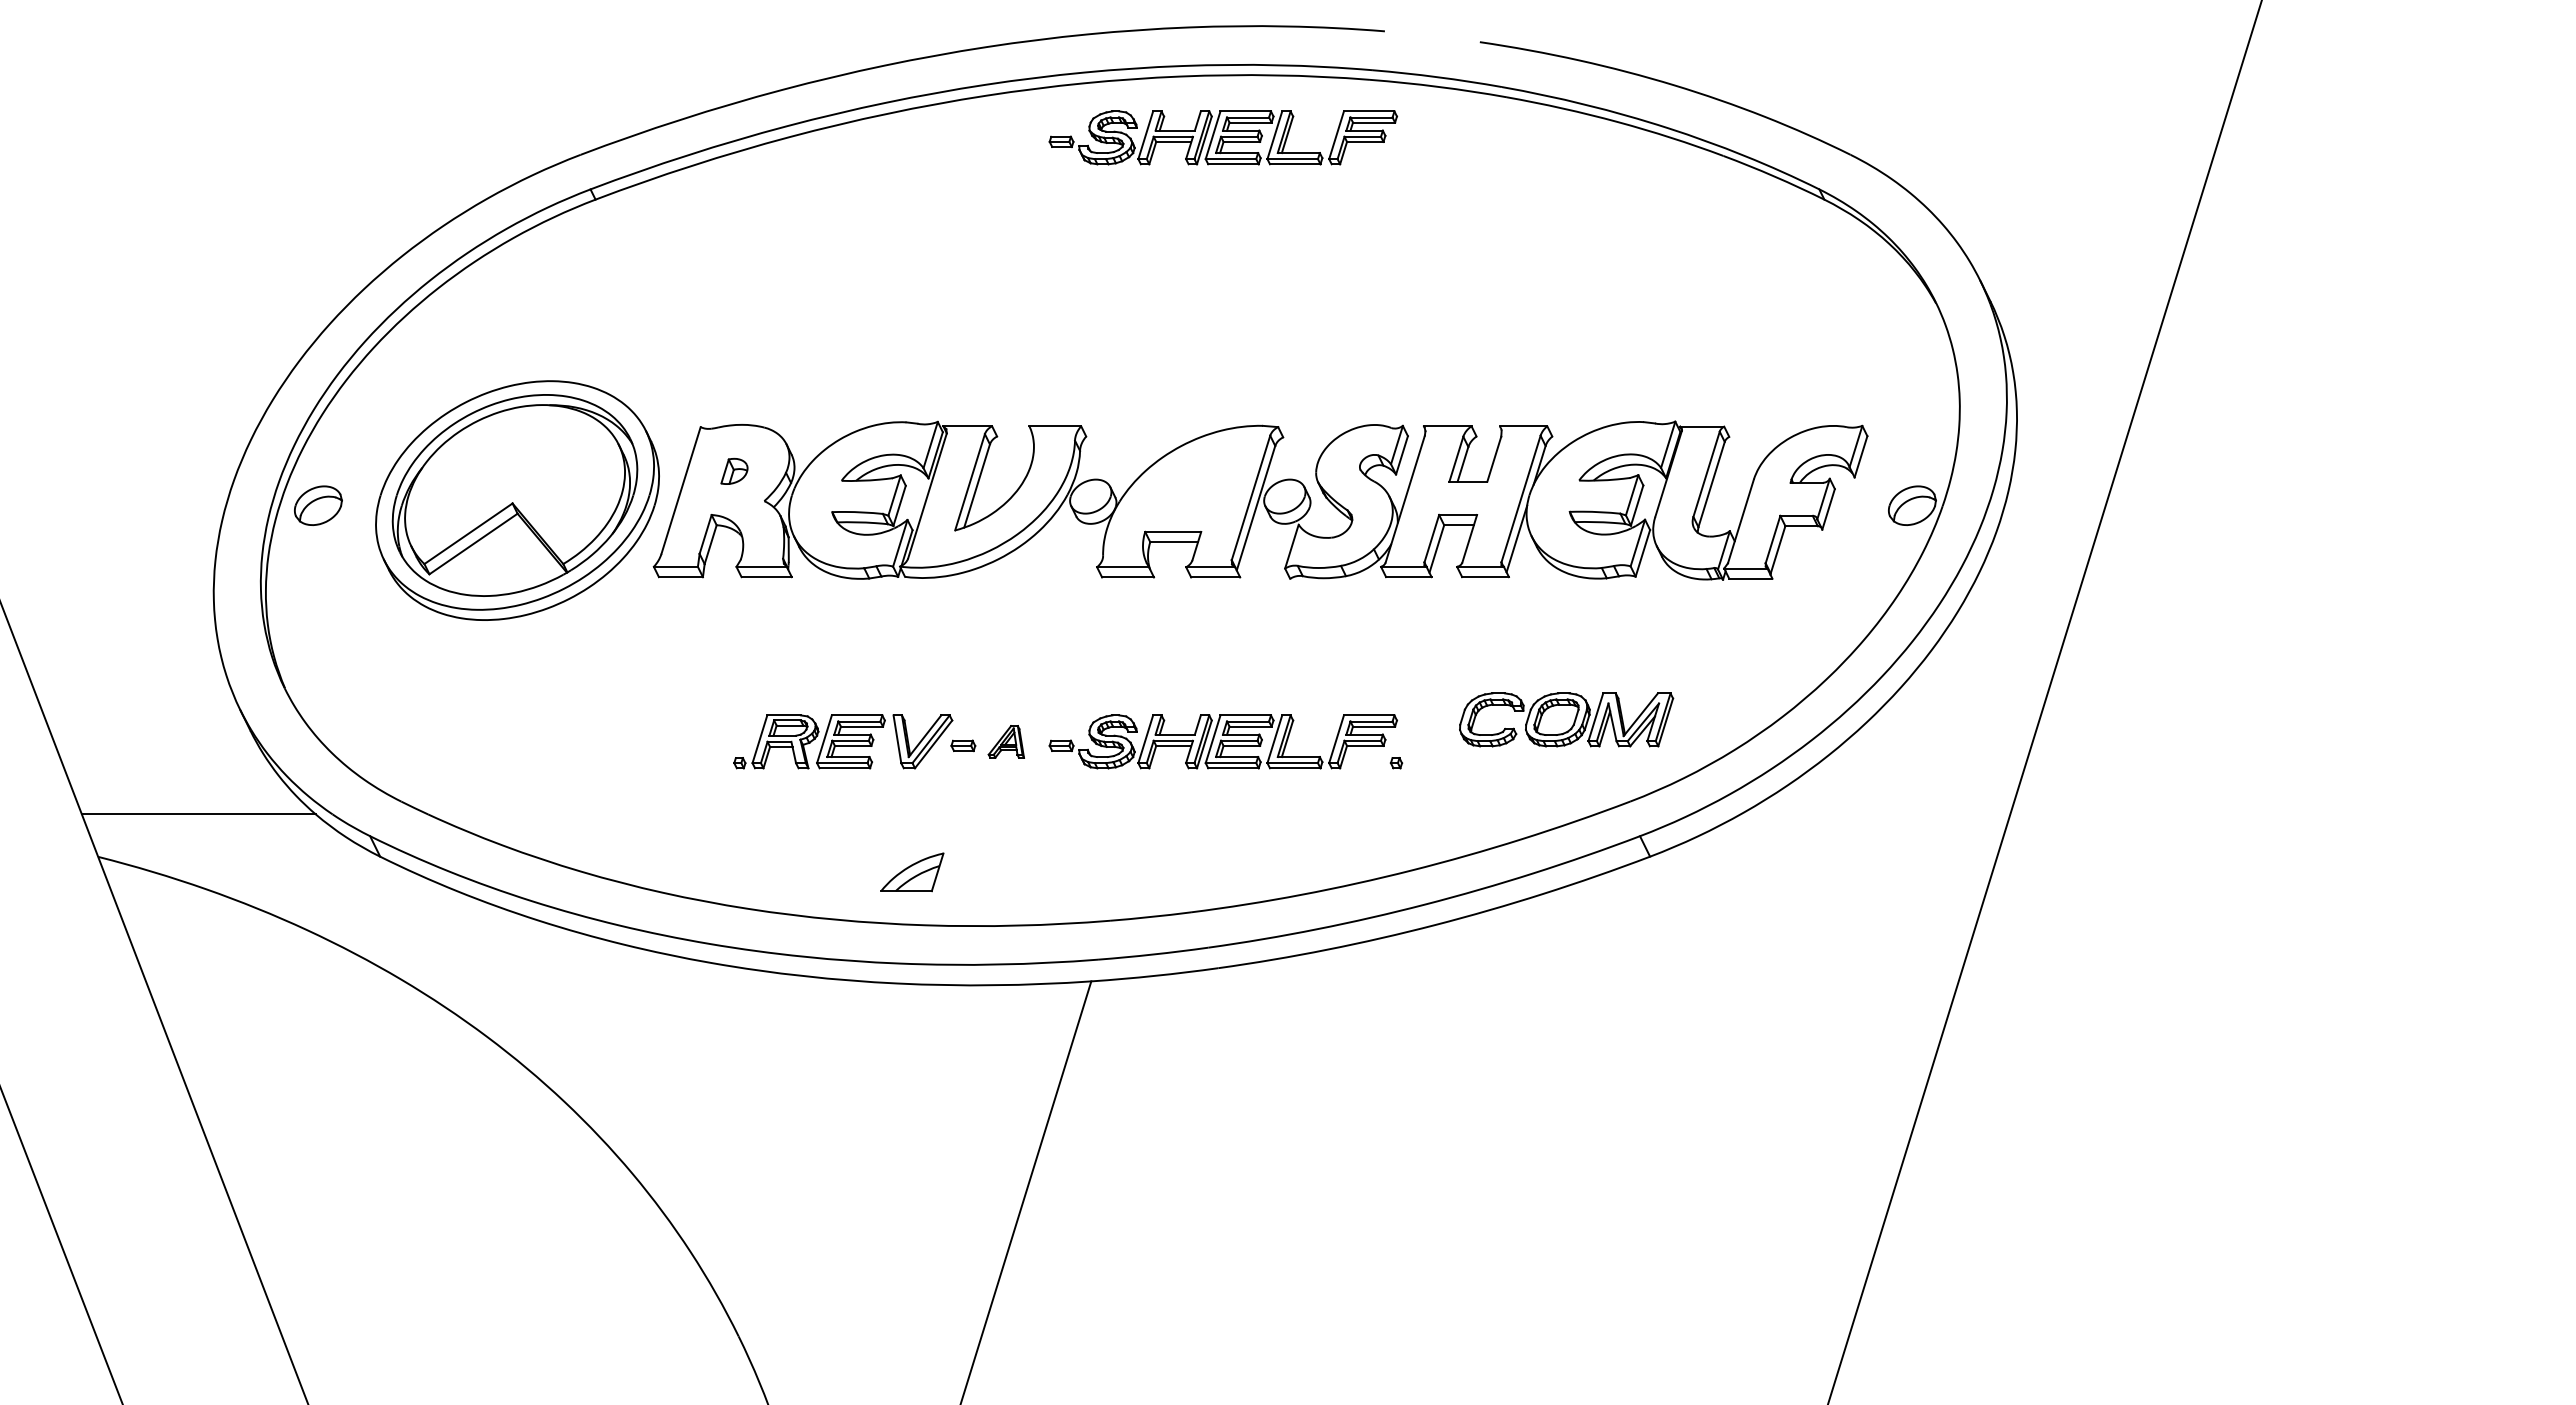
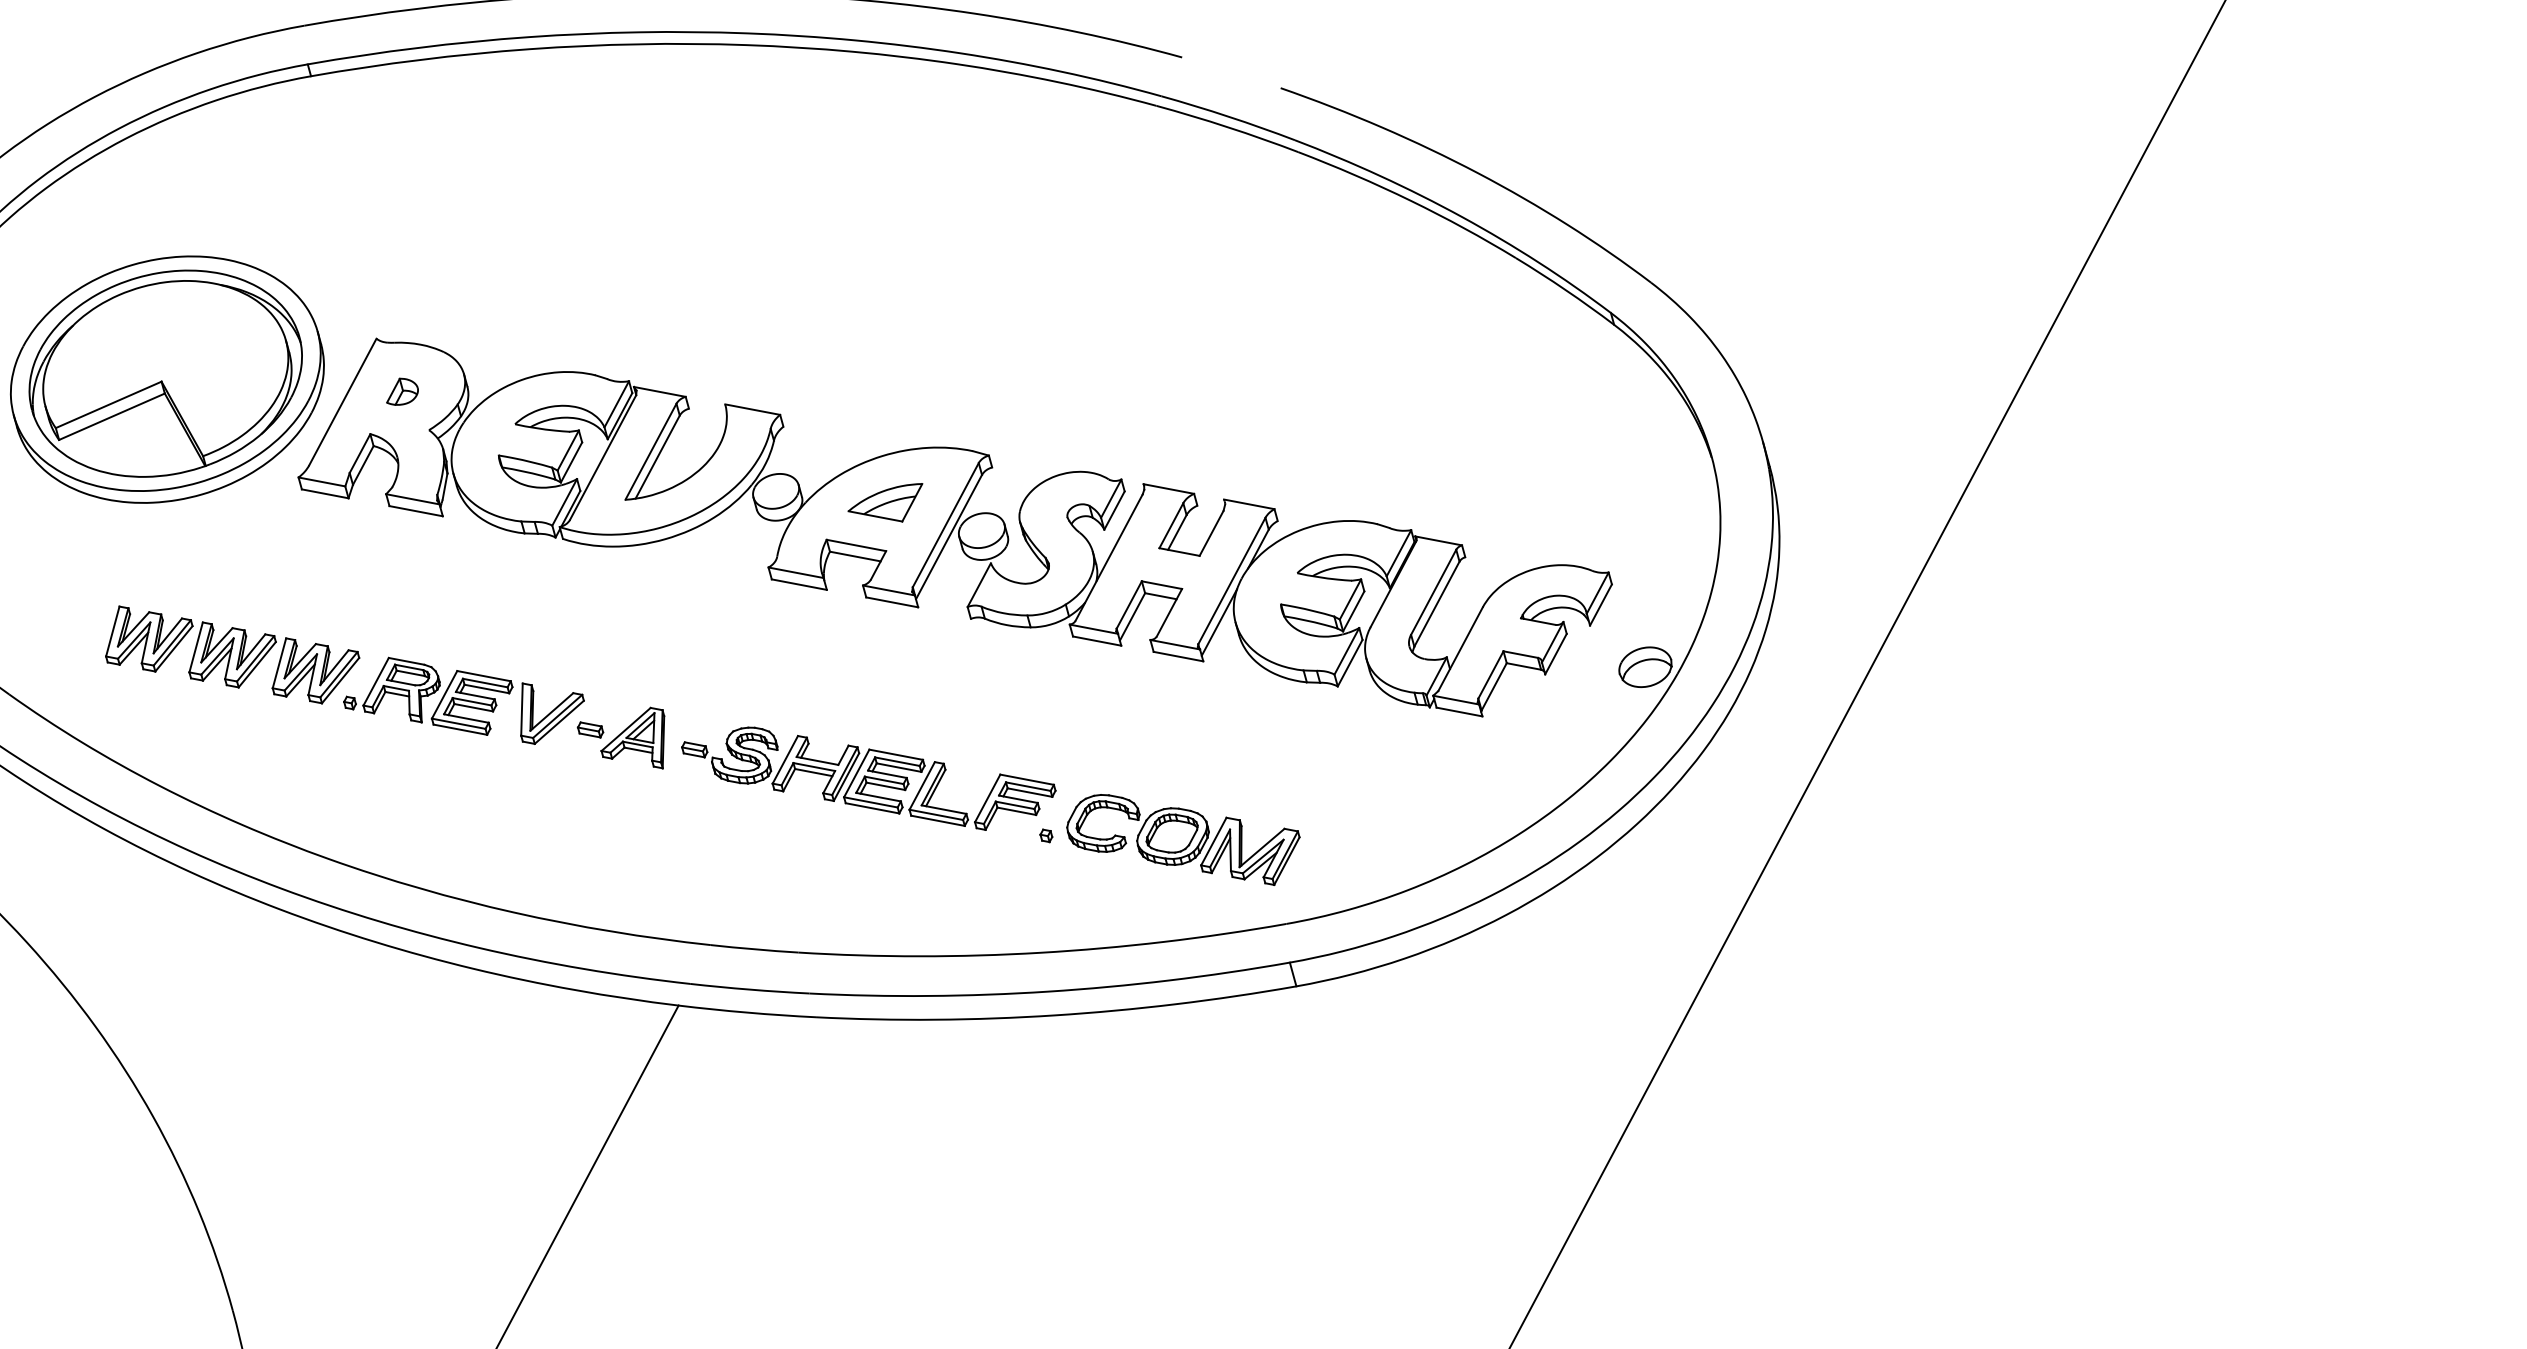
part: (1222, 137) -> (988, 137), removed
part: (1566, 719) -> (1182, 838), moved
part: (624, 741) -> (232, 656), added
part: (1006, 741) -> (637, 734), size x1.67
part: (912, 872) -> (885, 497), moved

